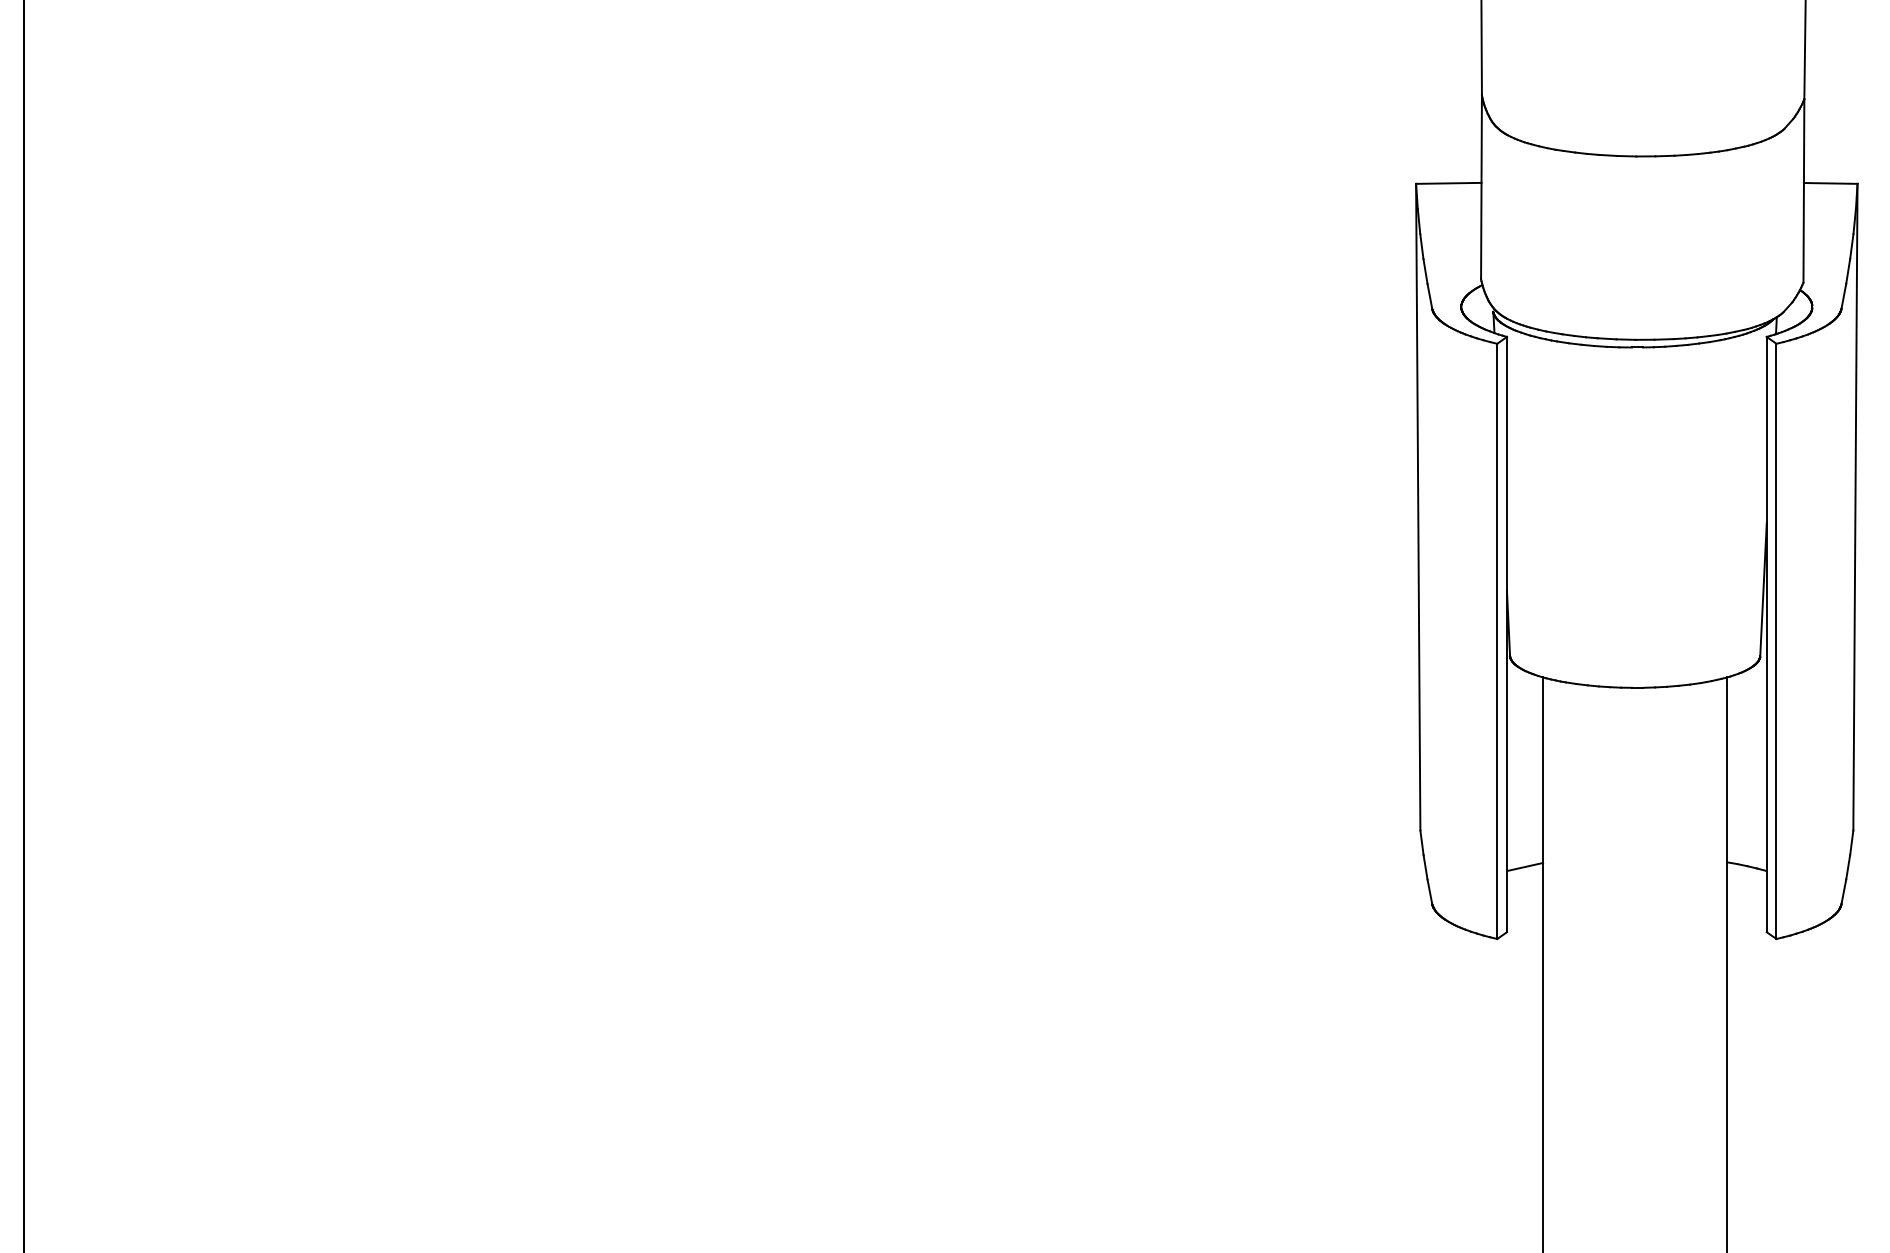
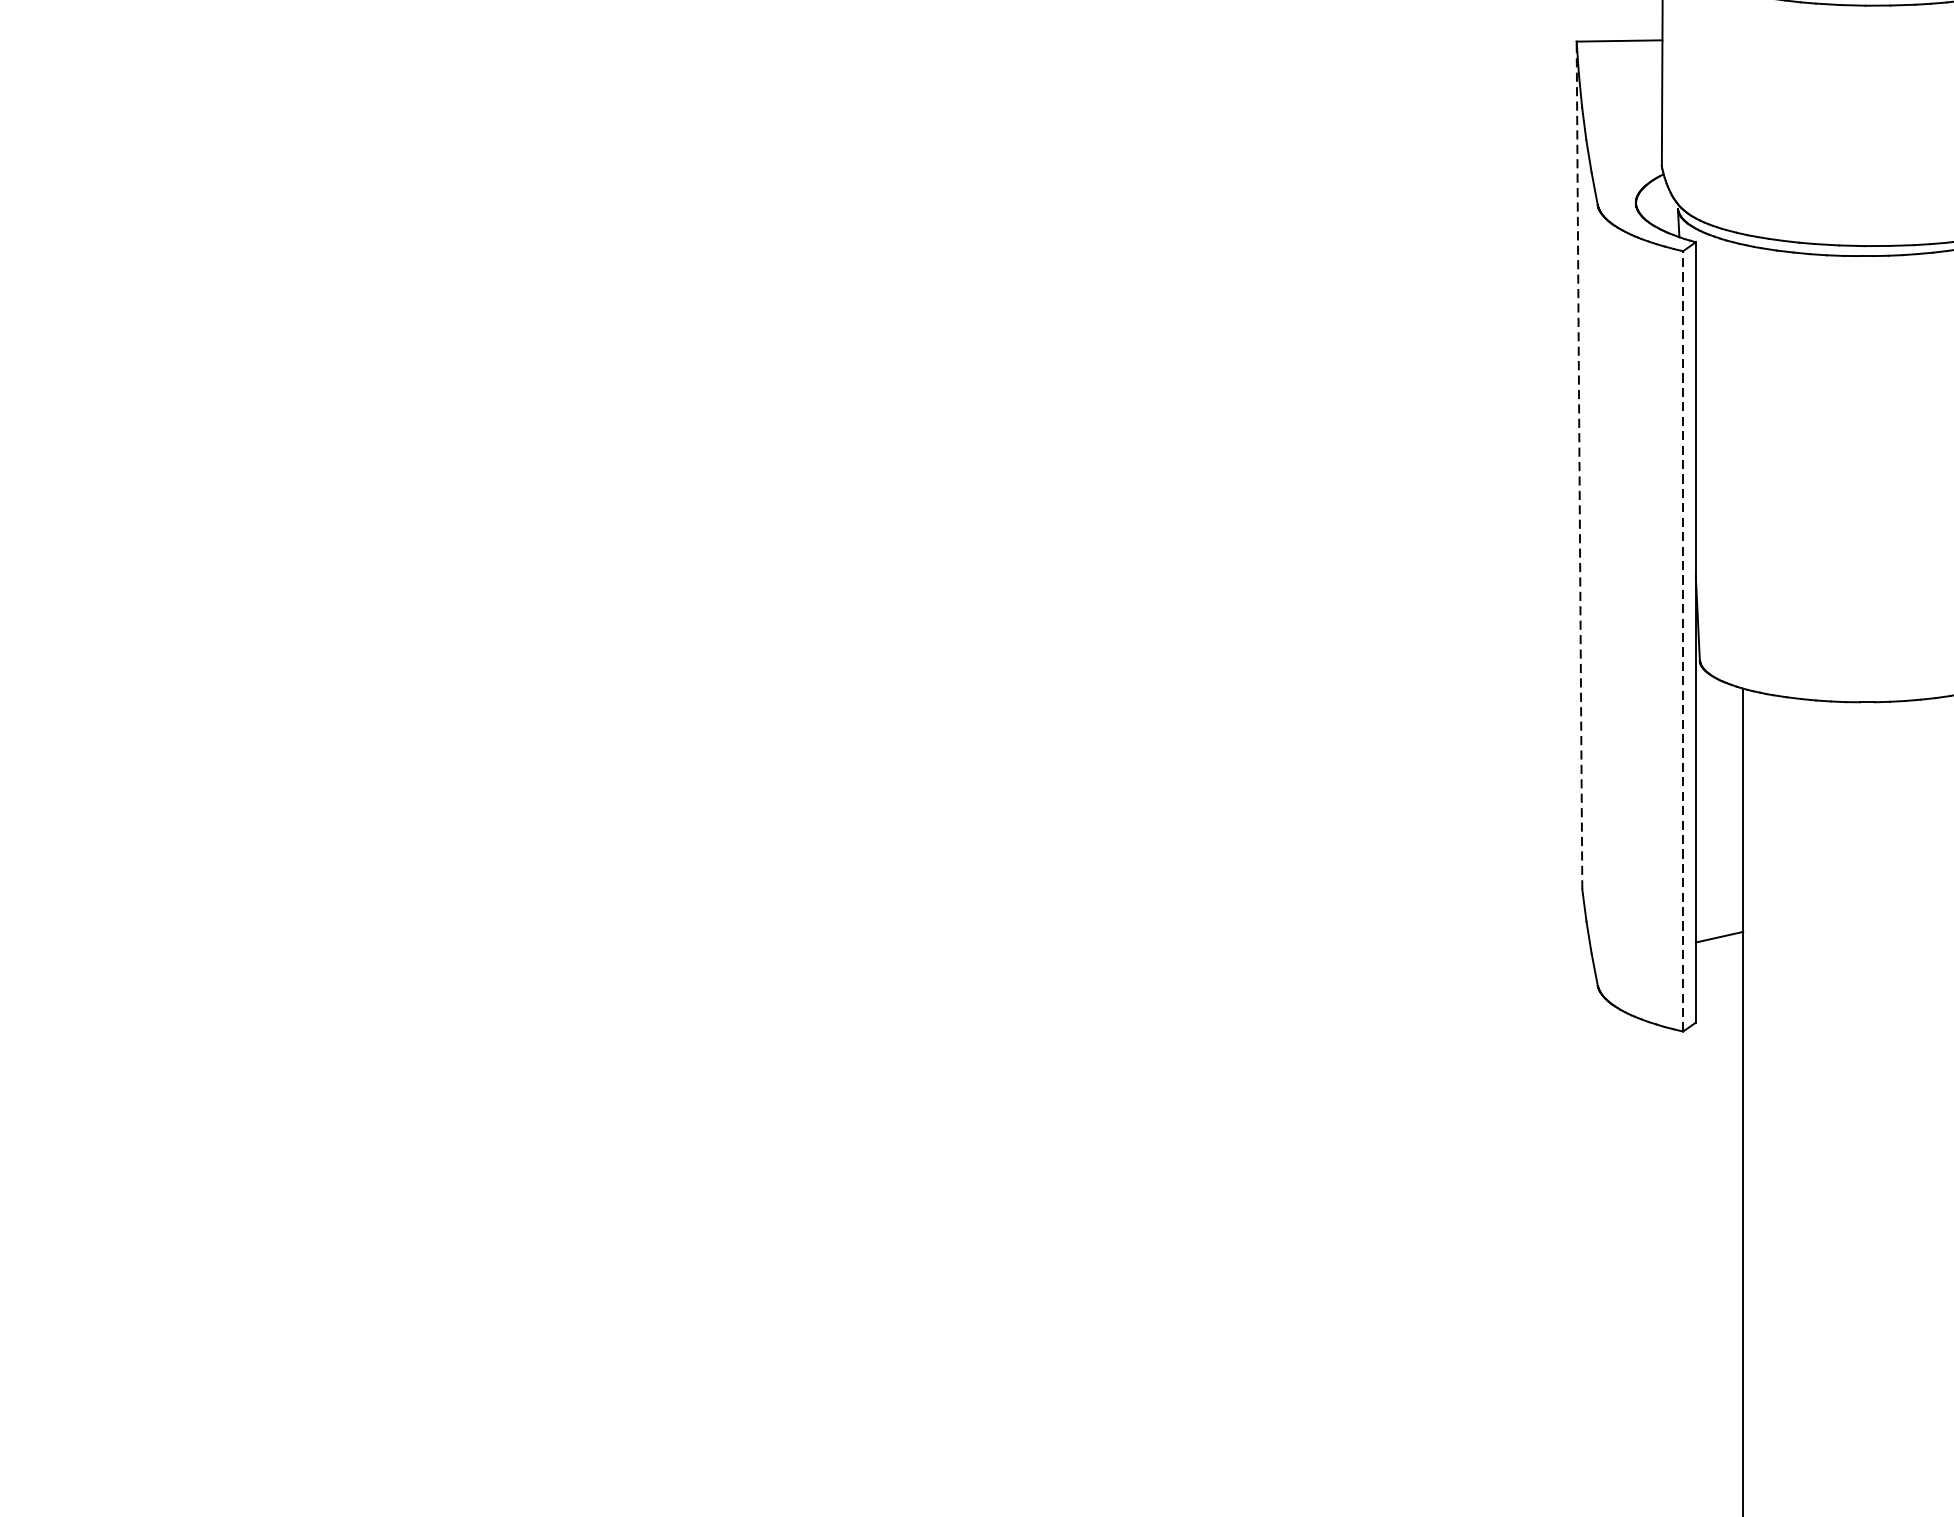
line: (1418, 506) -> (1579, 464), solid -> dashed
line: (1497, 641) -> (1683, 641), solid -> dashed

